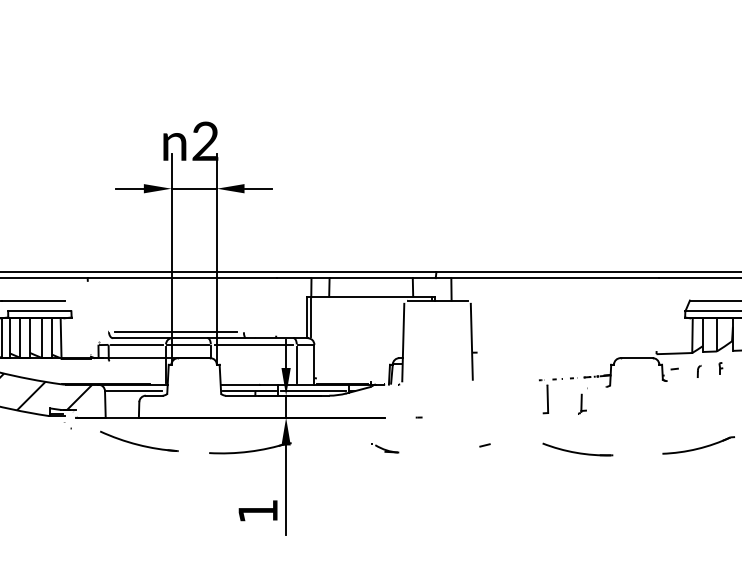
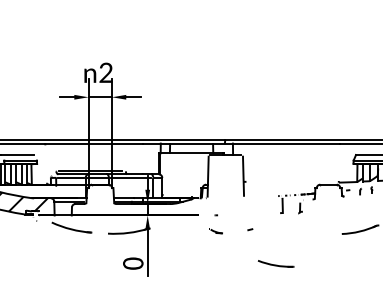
part: (384, 448) -> (215, 231), moved
part: (578, 448) -> (276, 263), moved
text: (258, 510) -> (133, 263), 1 -> 0

